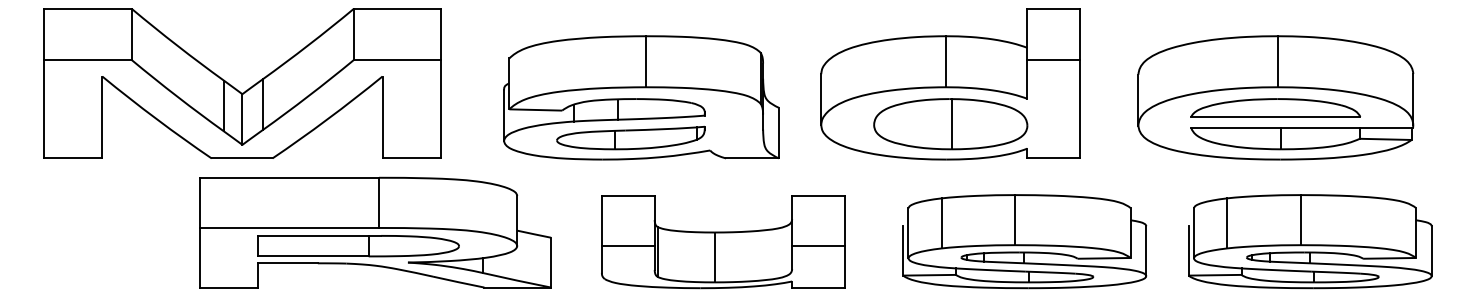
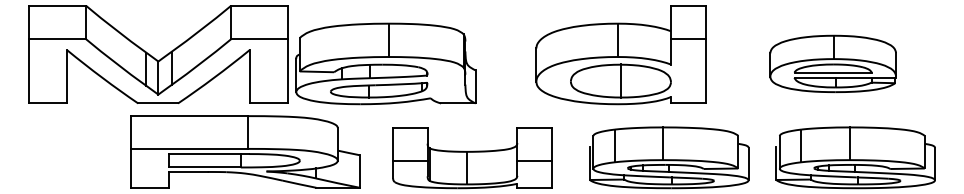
part: (640, 97) -> (385, 63), moved
part: (1274, 97) -> (832, 63), size x0.7

